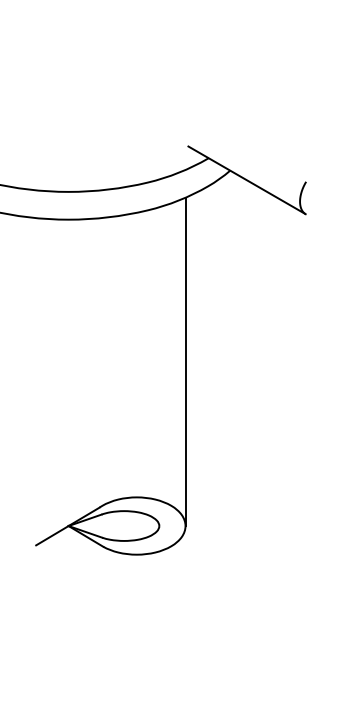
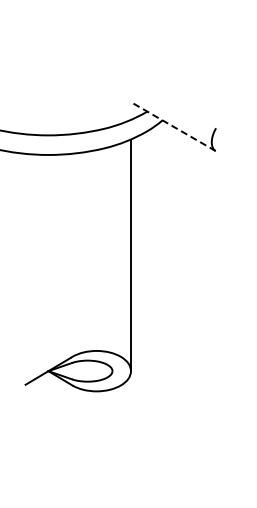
line: (247, 180) -> (174, 127), solid -> dashed

